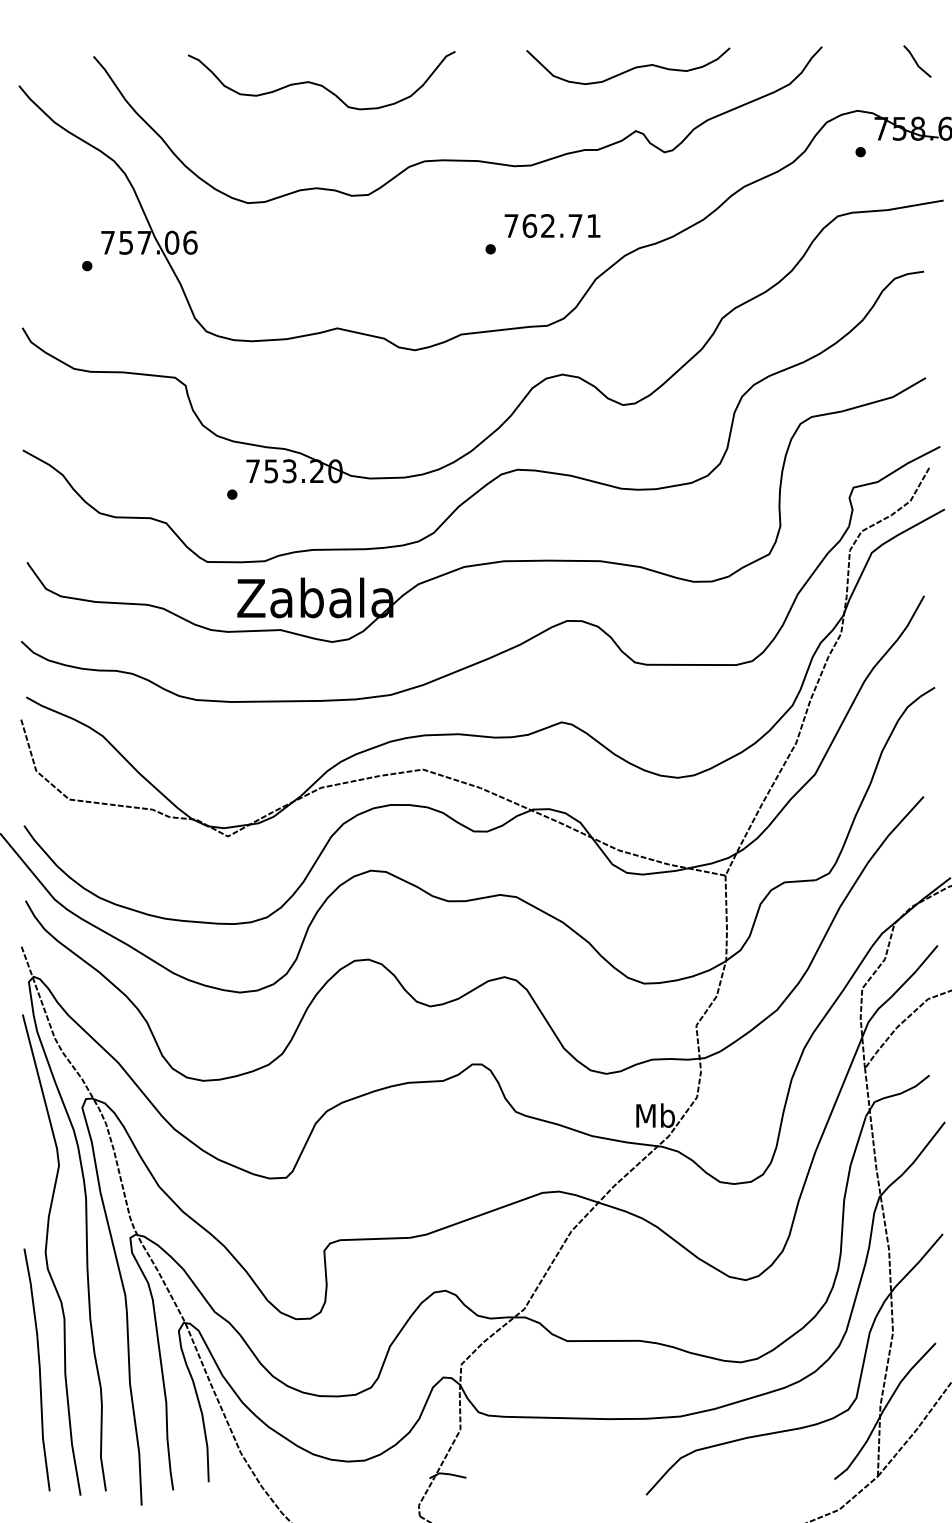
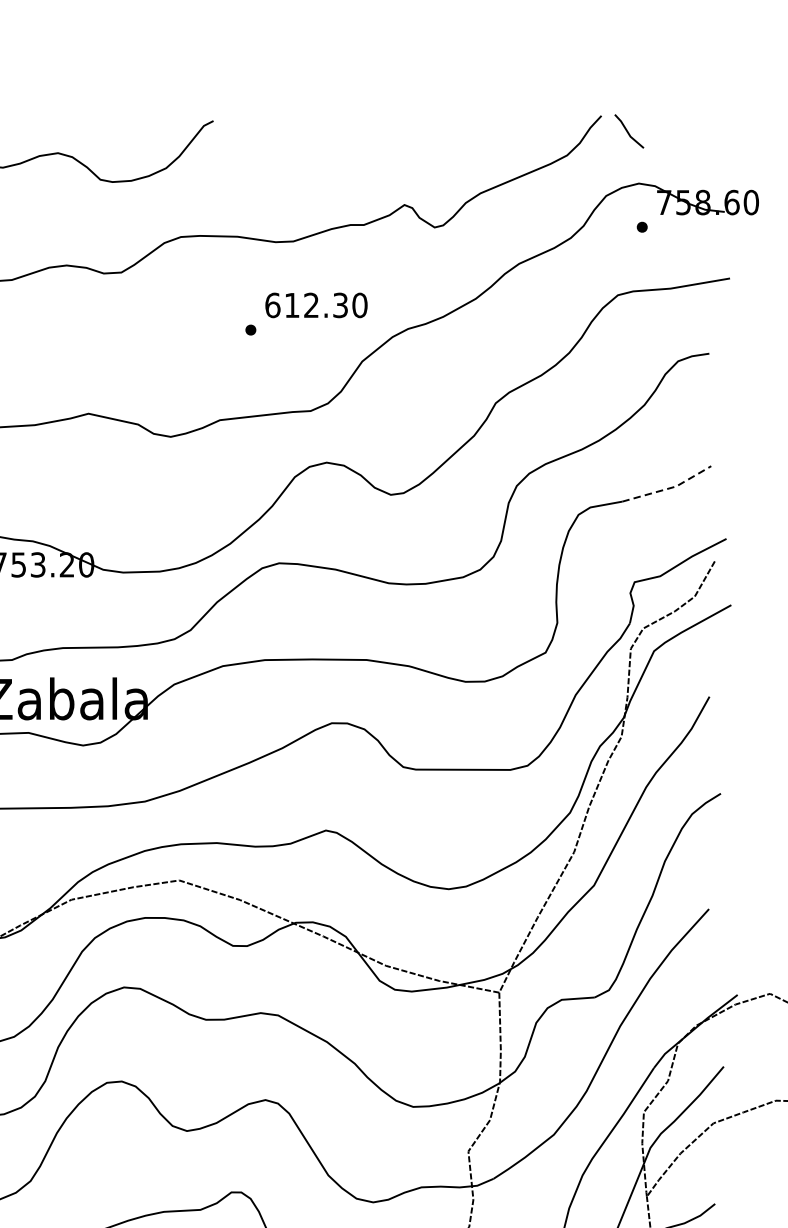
line: (916, 61) -> (628, 131), moved
curve: (630, 68) -> (398, 138), removed
text: (552, 226) -> (316, 305), 762.71 -> 612.30
line: (887, 398) -> (670, 487), solid -> dashed

